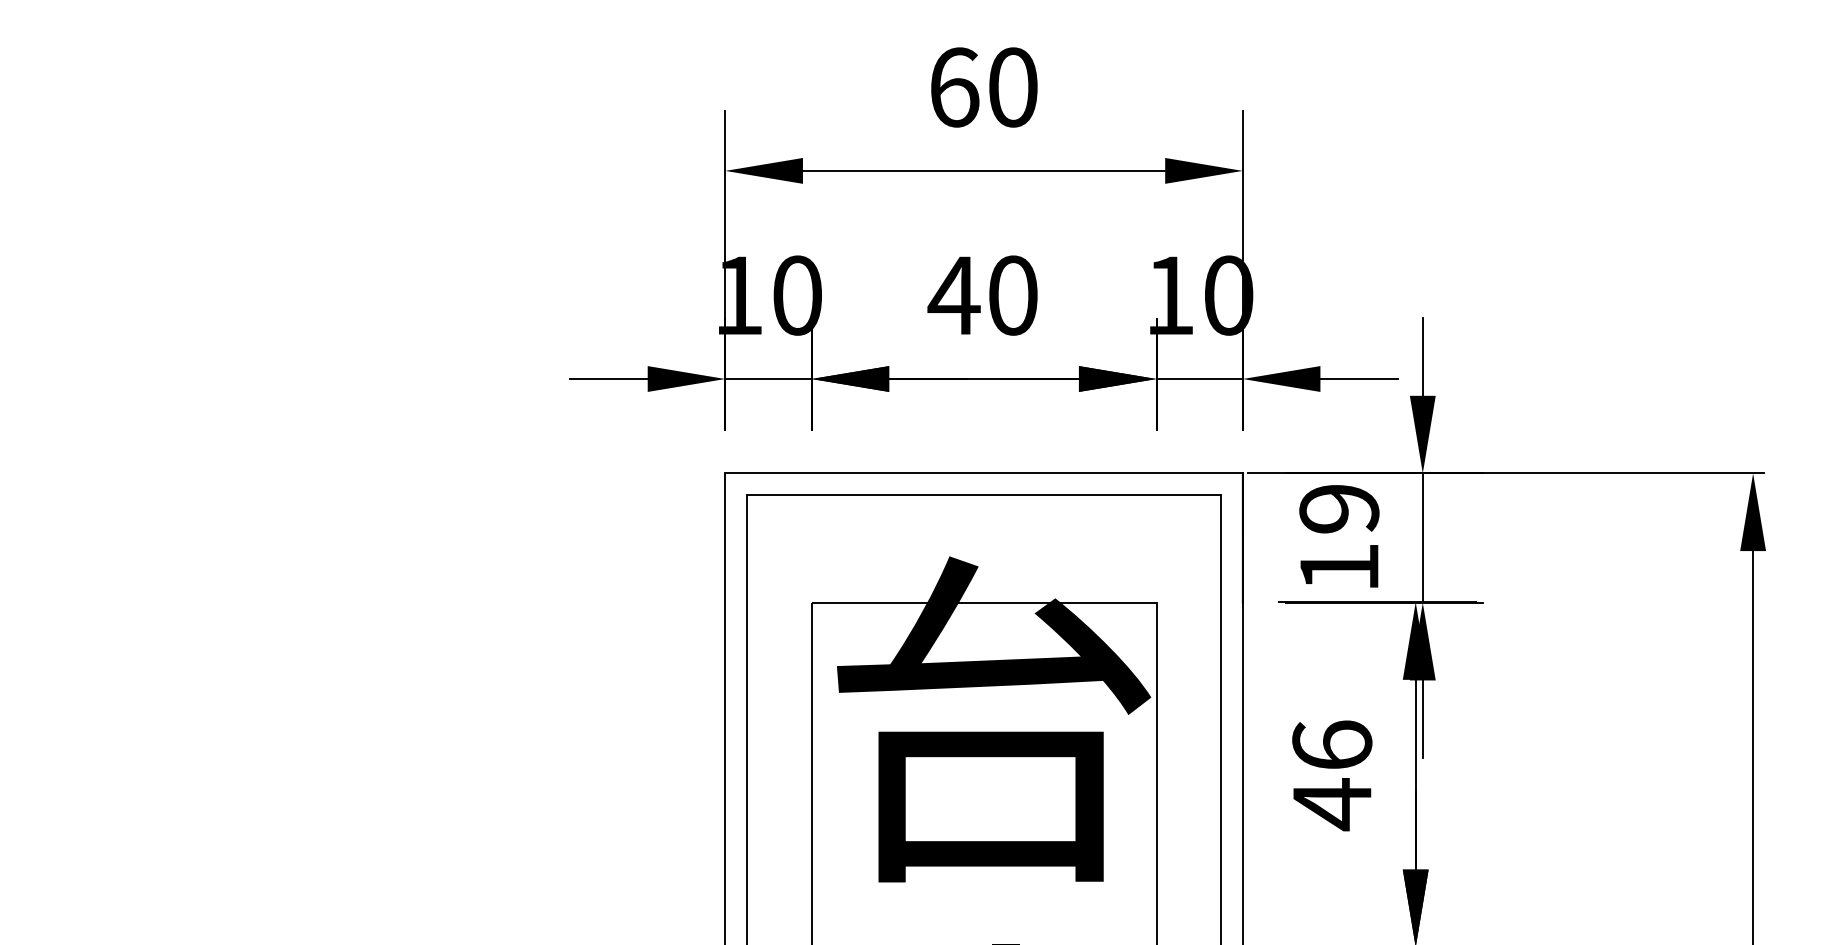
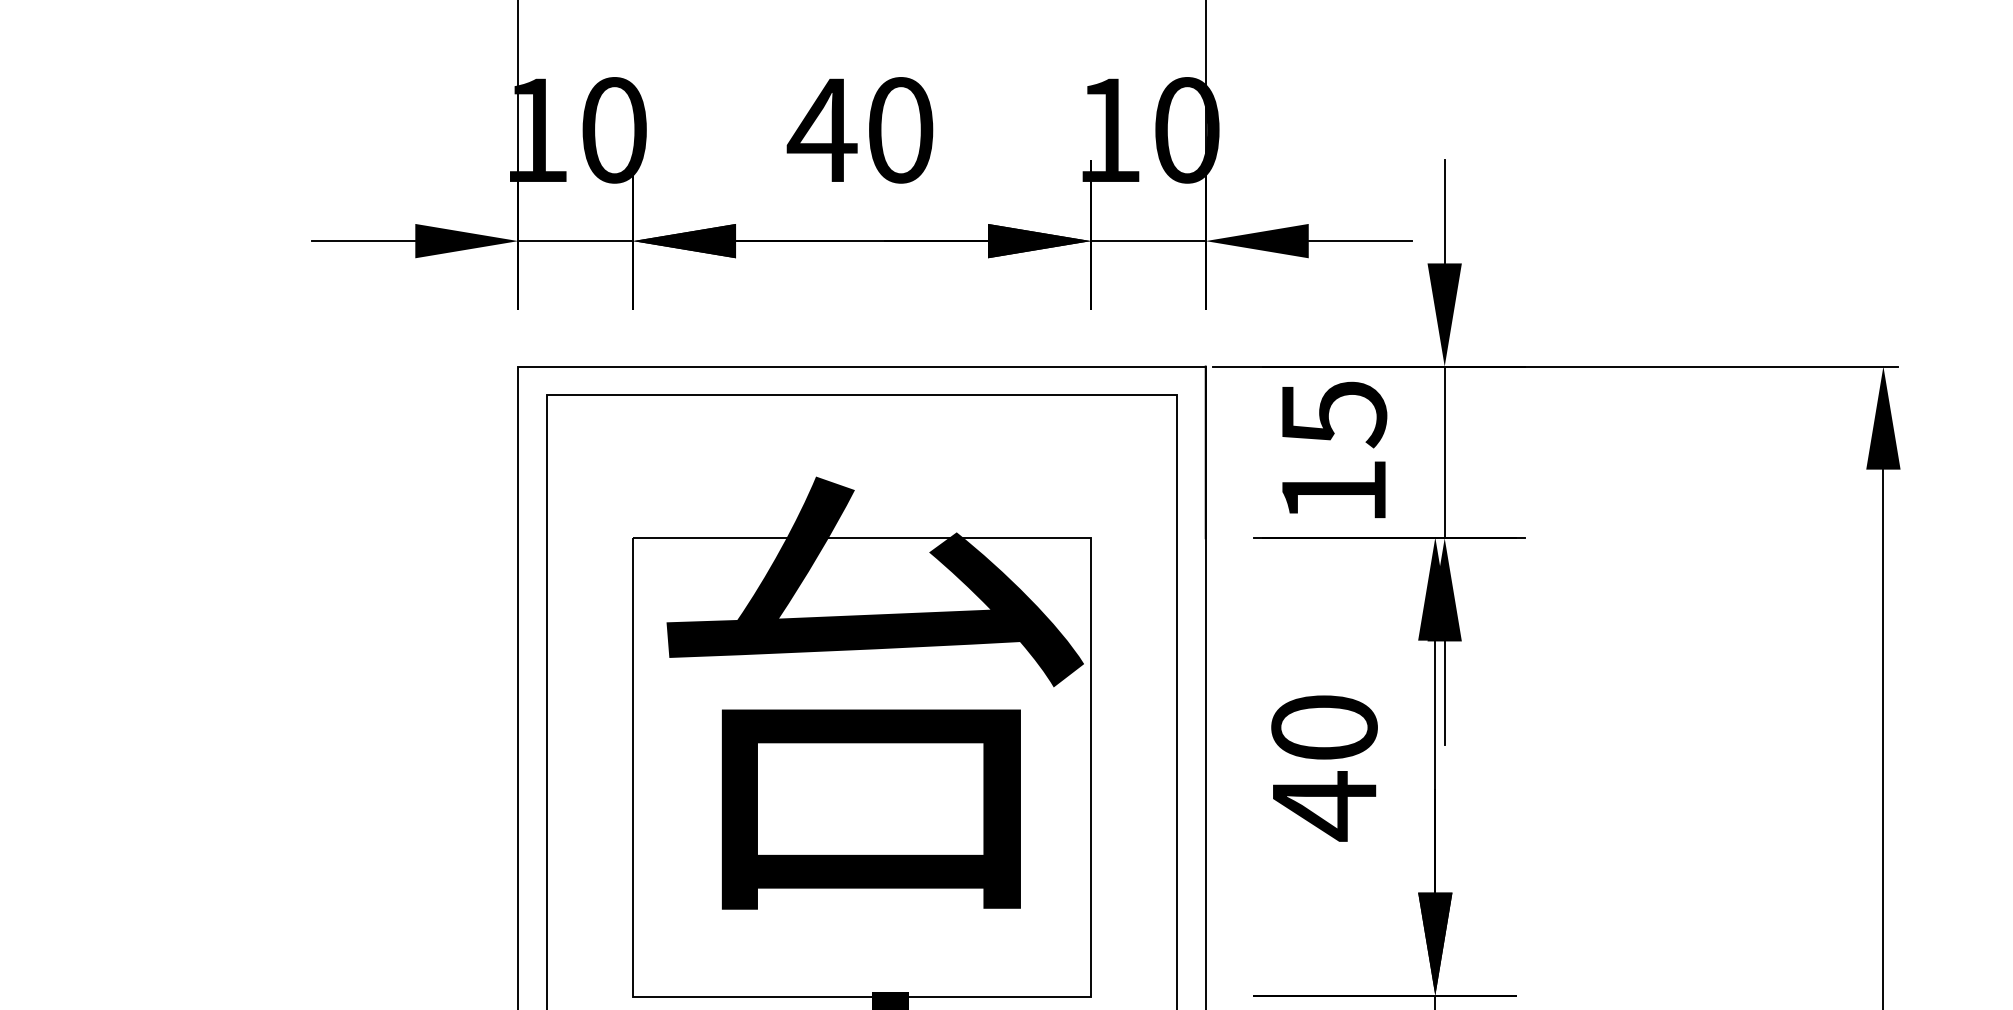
text: (1339, 509) -> (1334, 414), 19 -> 15
text: (1332, 744) -> (1324, 726), 46 -> 40

